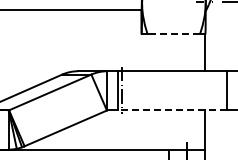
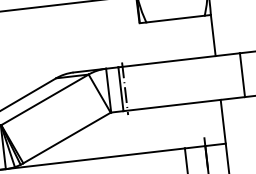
line: (173, 34) -> (175, 19), dashed -> solid
line: (172, 110) -> (183, 104), dashed -> solid

